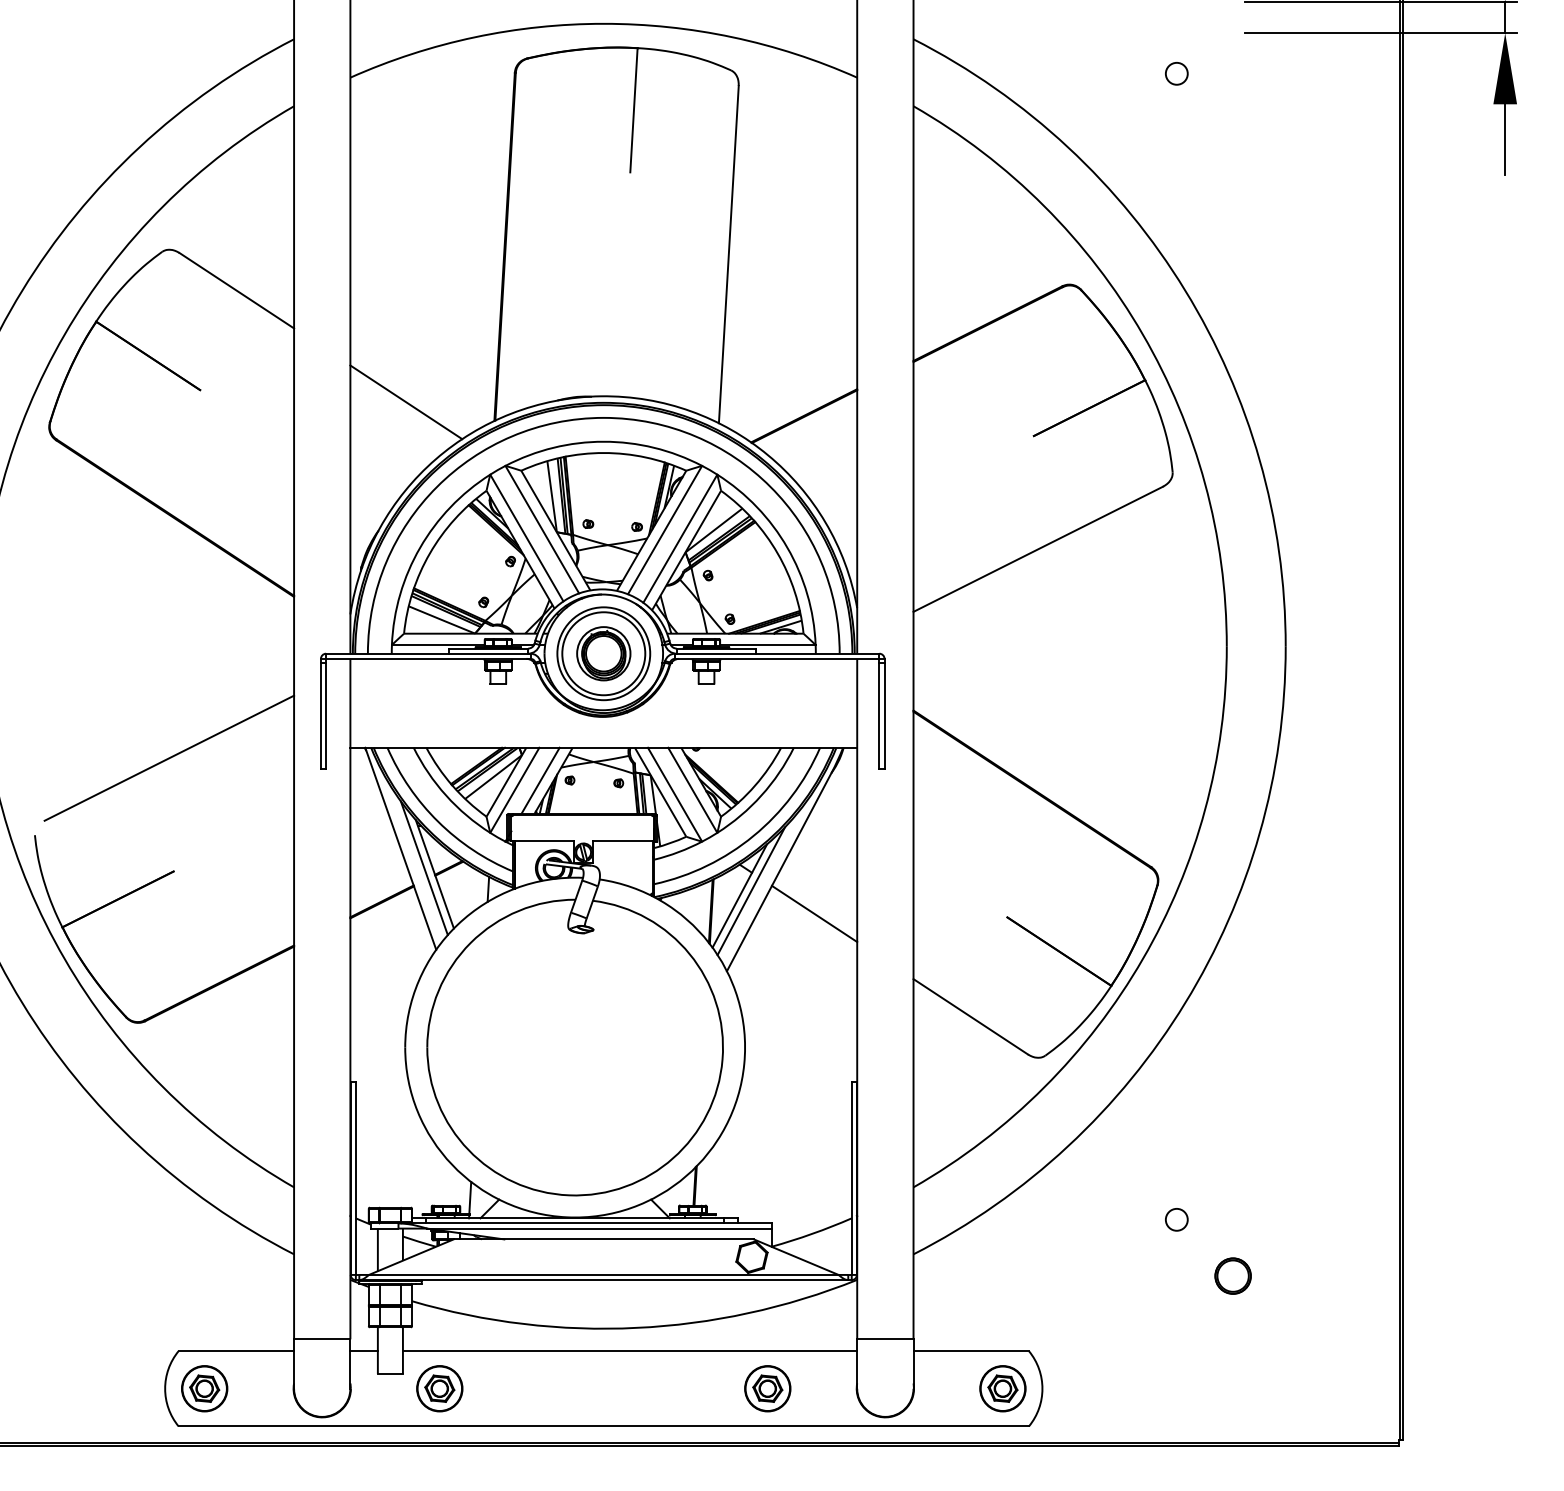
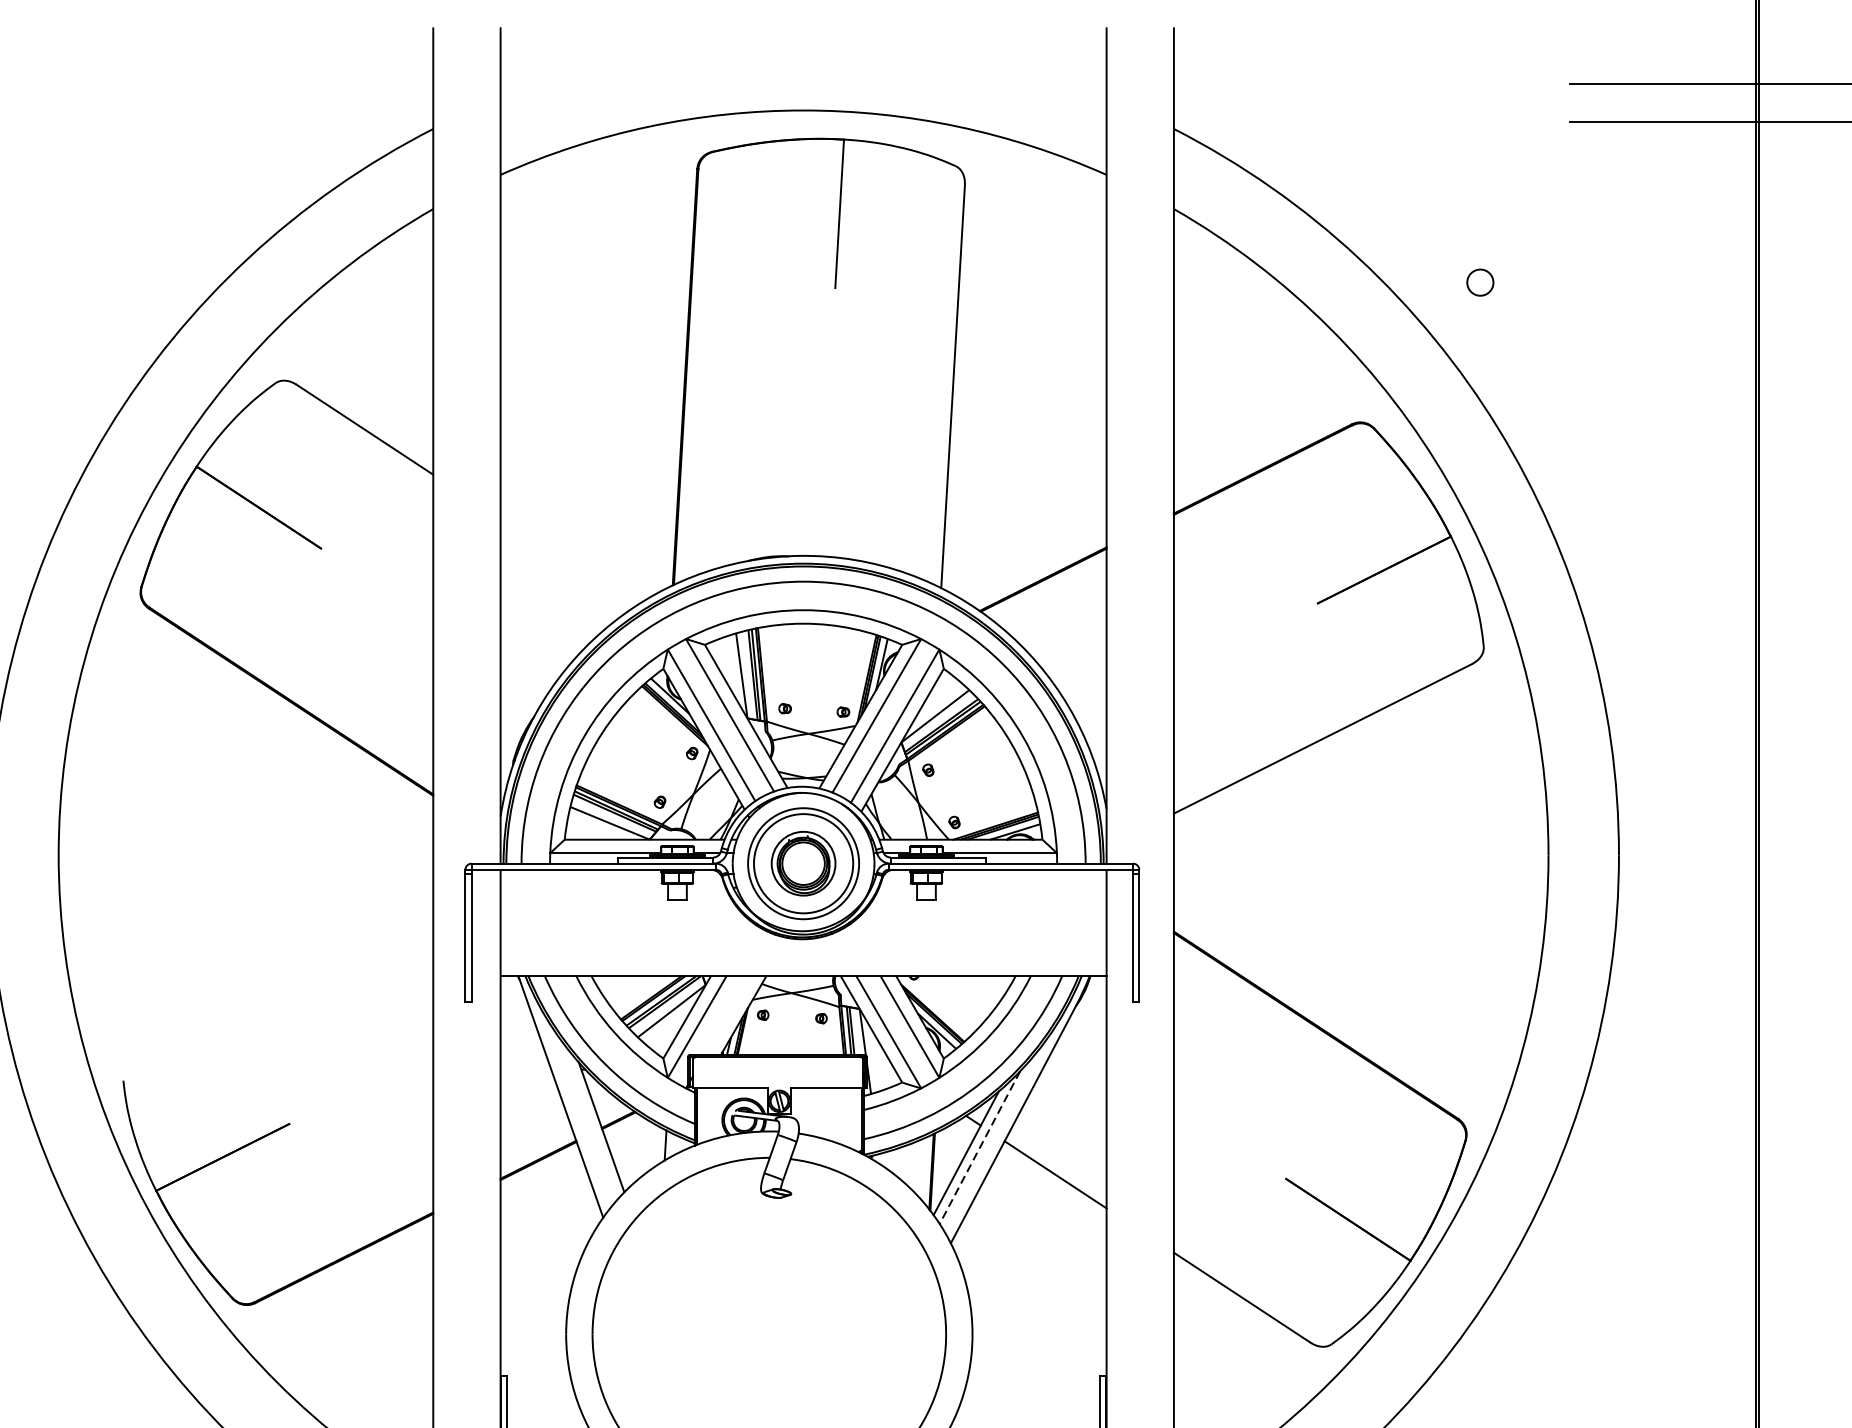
circle: (1176, 73) -> (1480, 282), moved
line: (406, 402) -> (567, 563), removed
line: (169, 757) -> (284, 987), removed
line: (540, 780) -> (727, 1015), removed
line: (423, 868) -> (588, 1120), removed
line: (751, 891) -> (980, 1147), solid -> dashed

